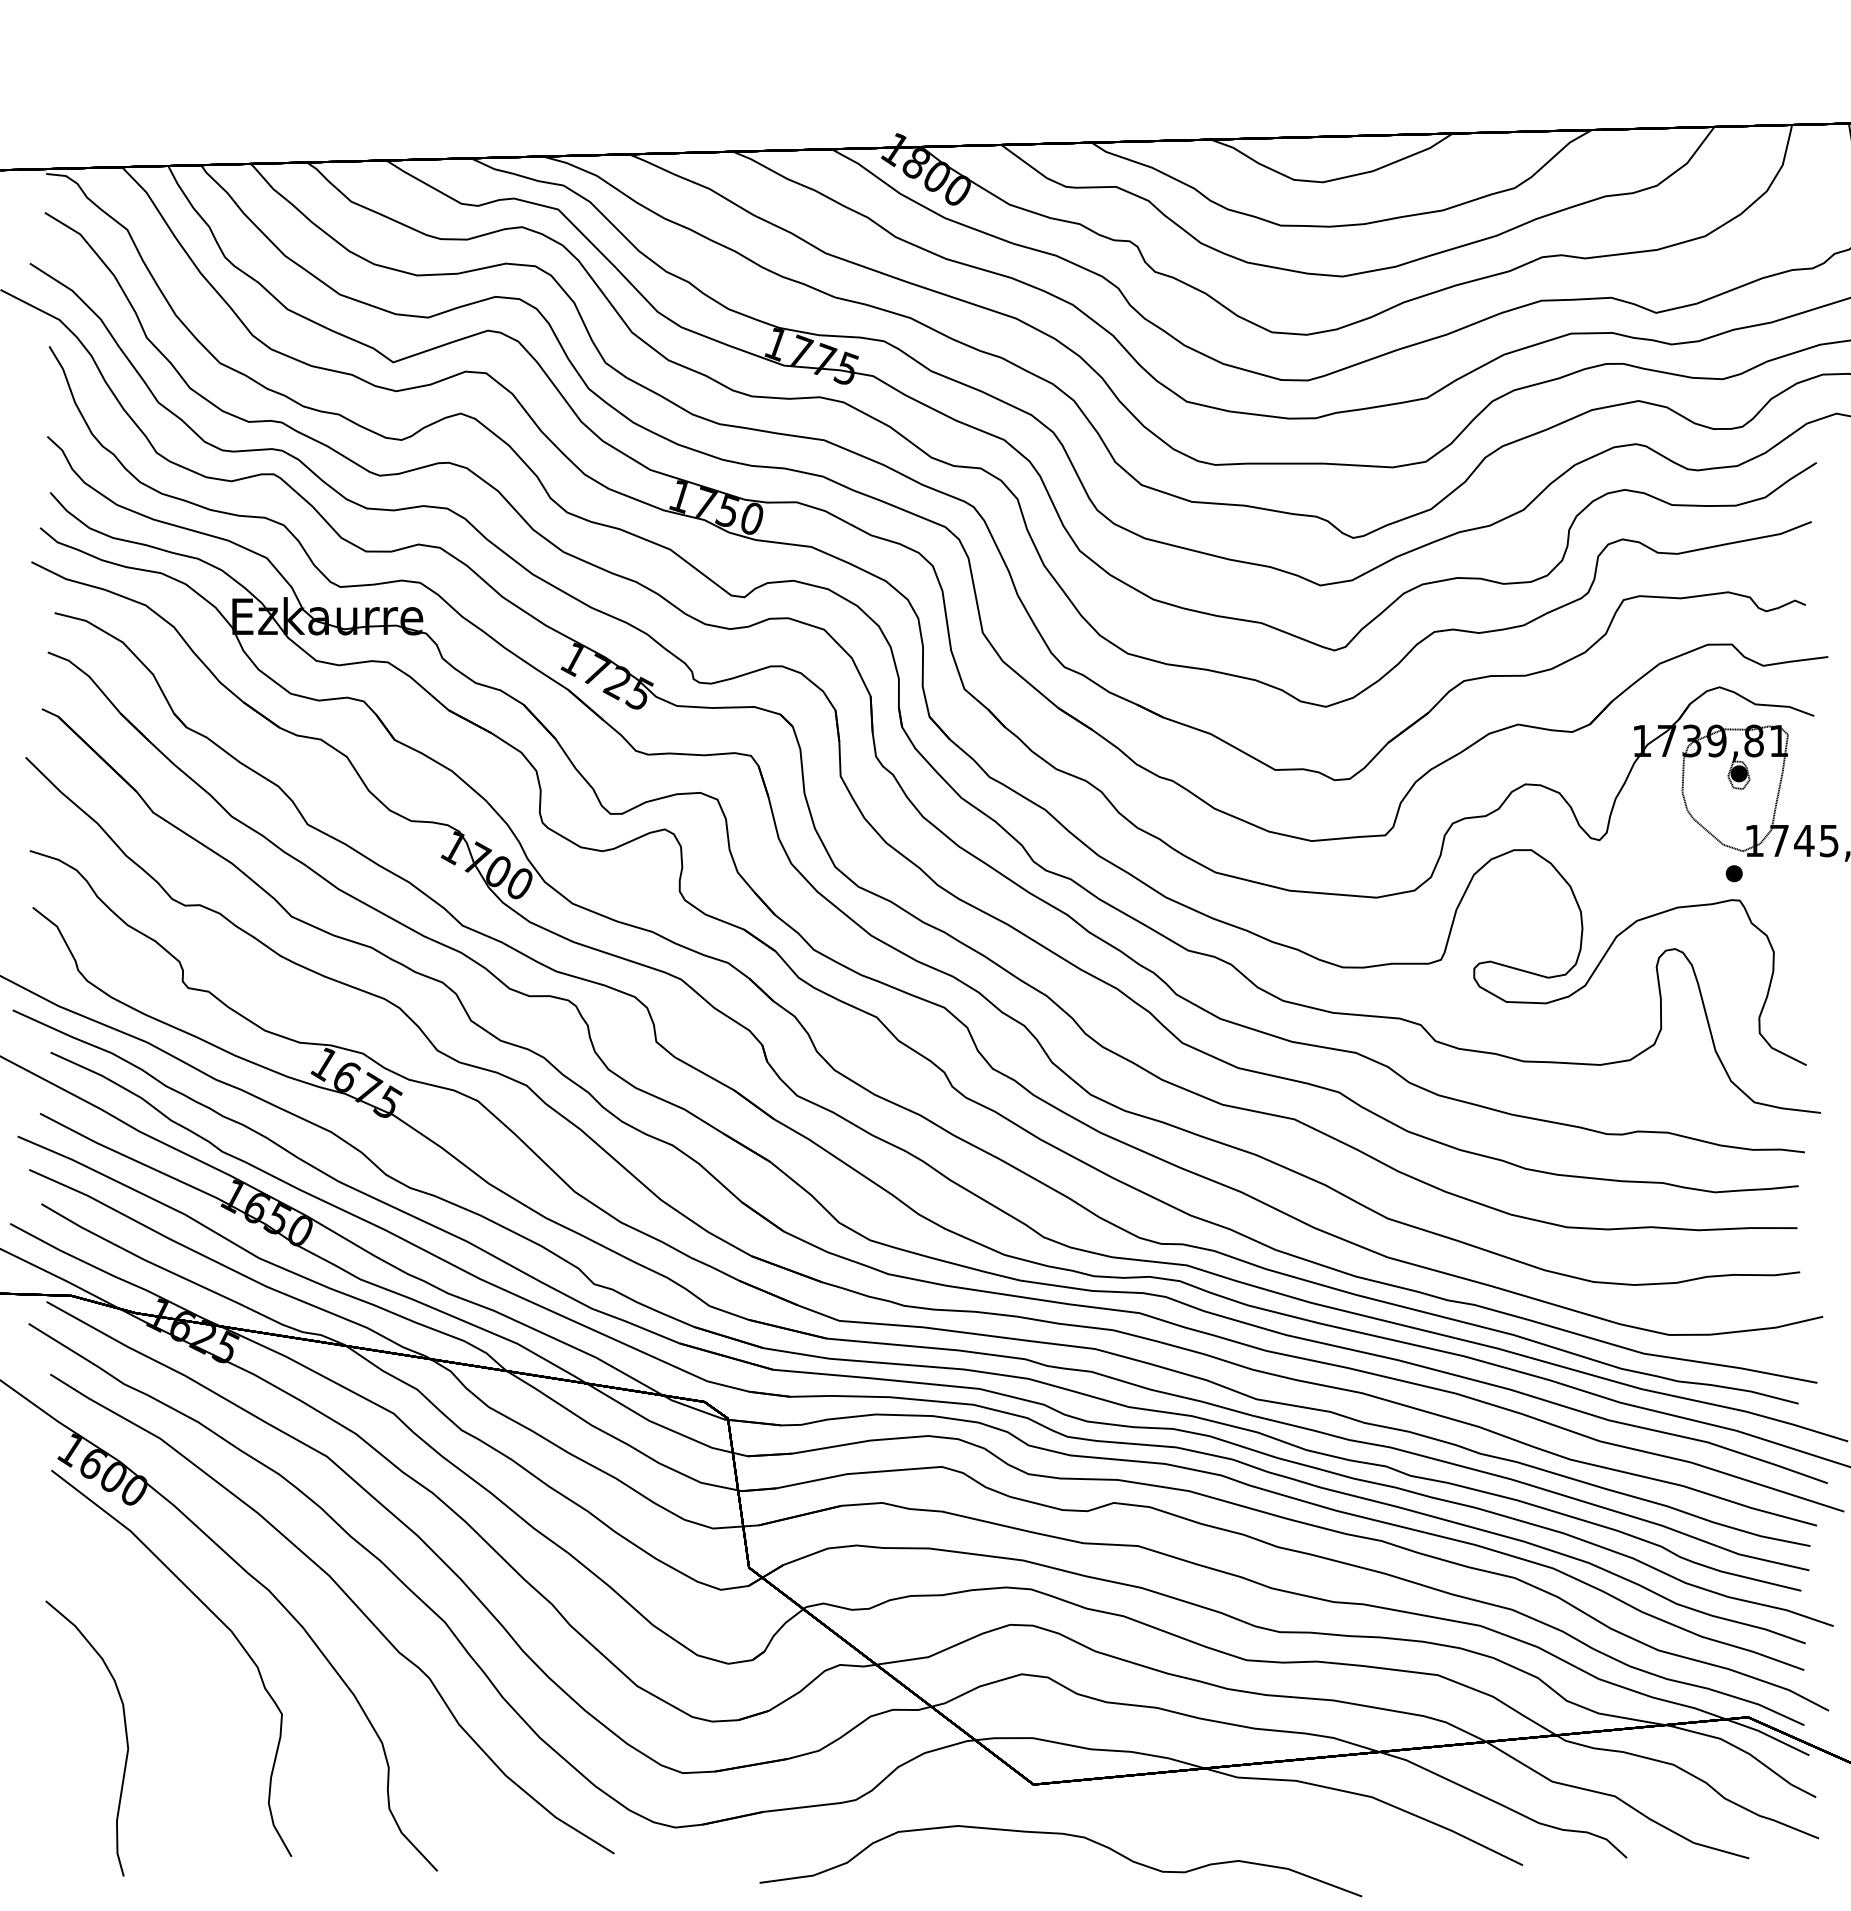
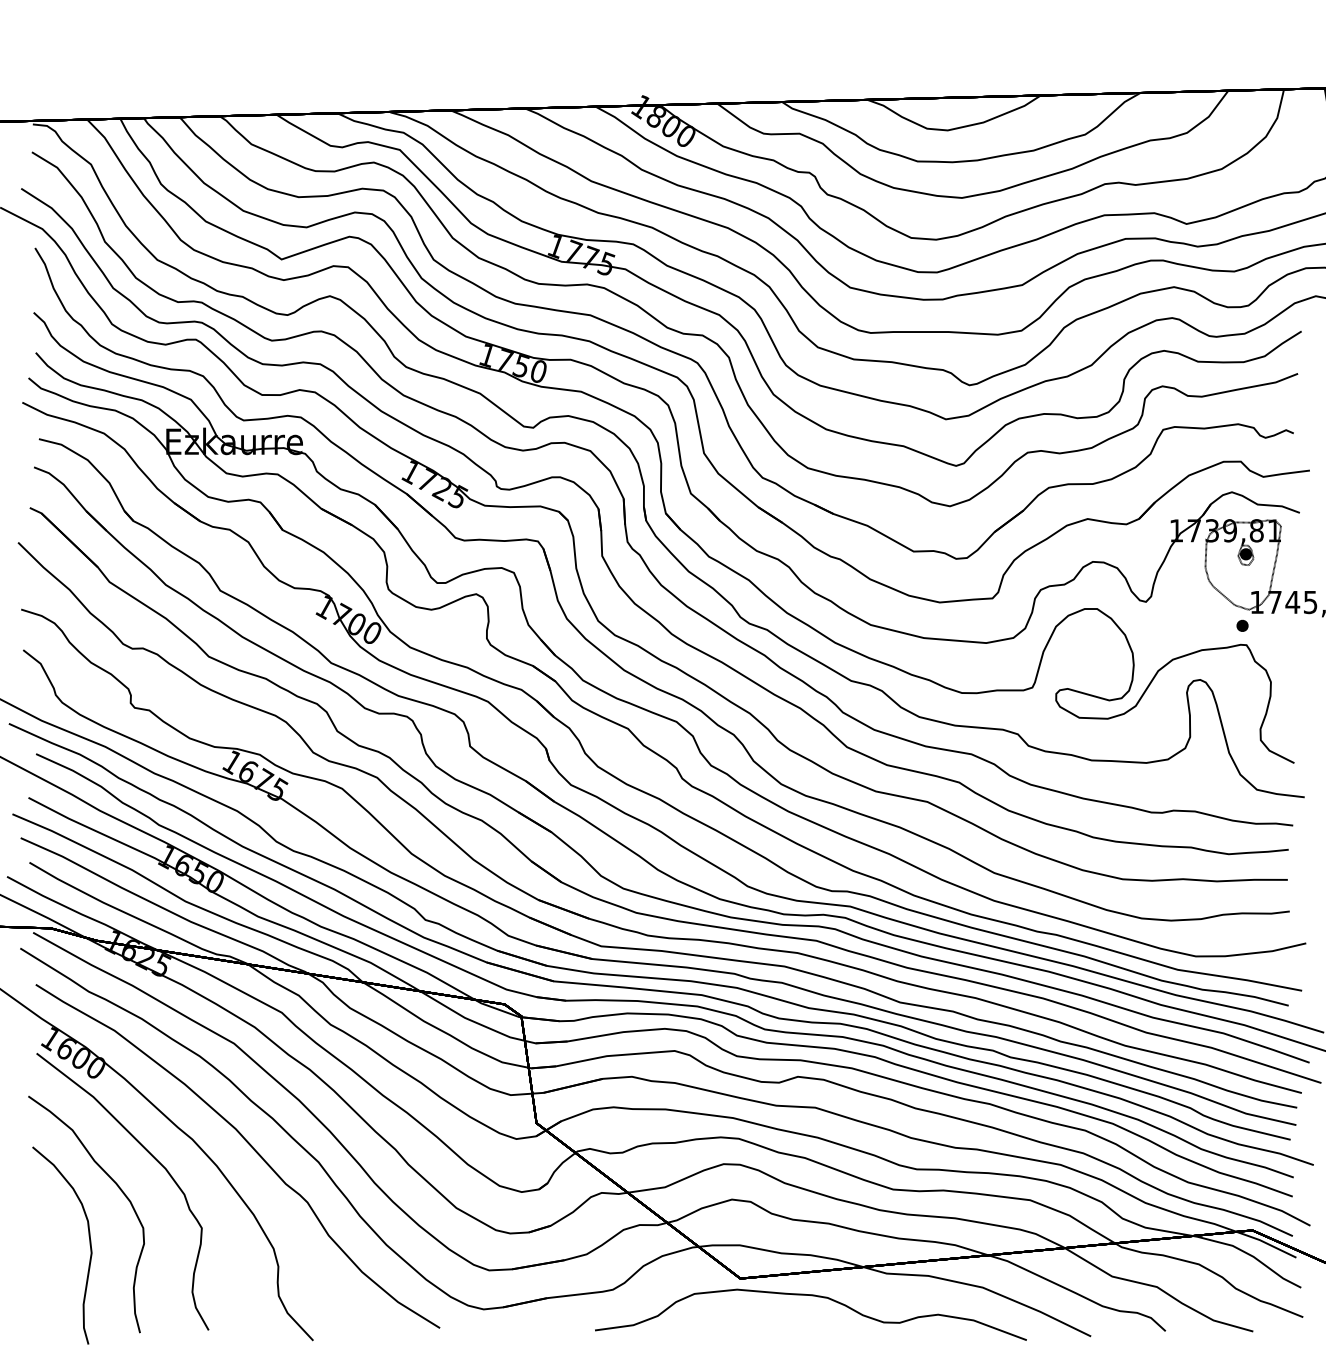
curve: (164, 1656) -> (117, 1186), added
curve: (1065, 1835) -> (814, 1296), moved

